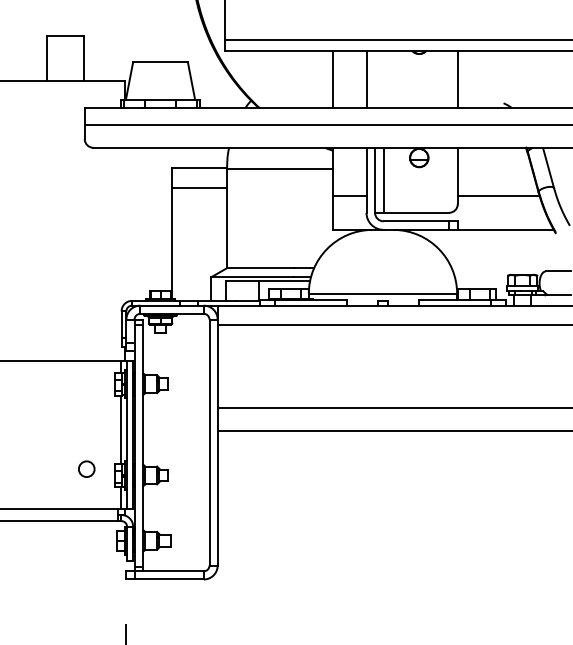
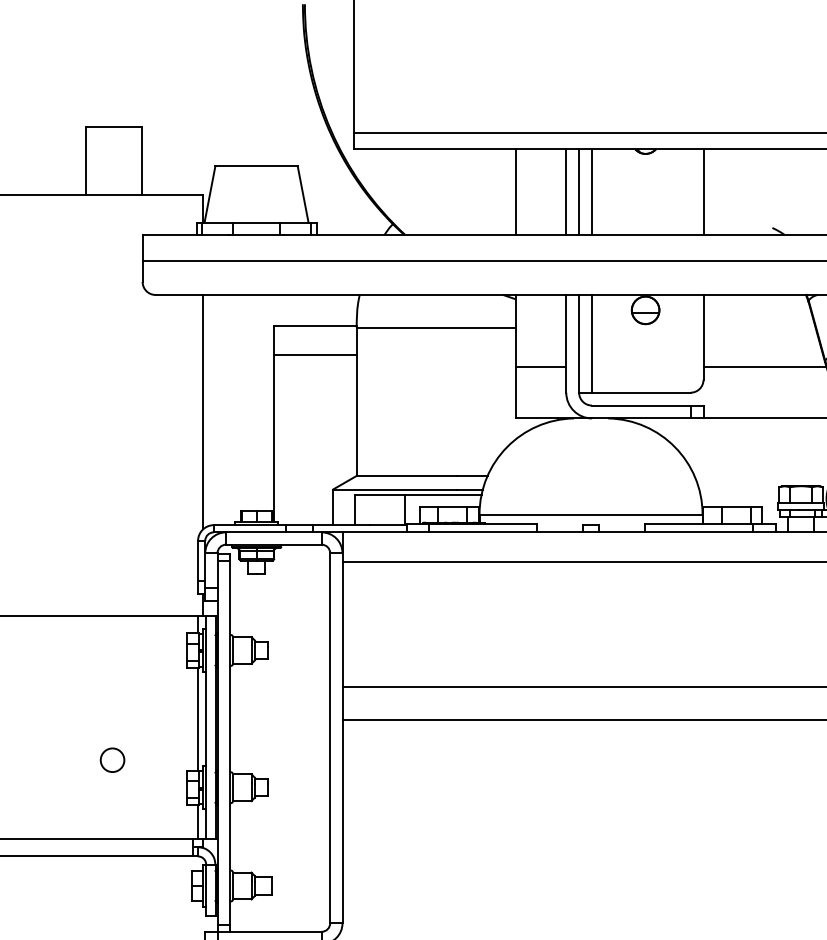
line: (375, 78) -> (579, 190), added
line: (383, 78) -> (591, 190), added
line: (125, 225) -> (203, 411), added
circle: (86, 468) -> (112, 759), moved

